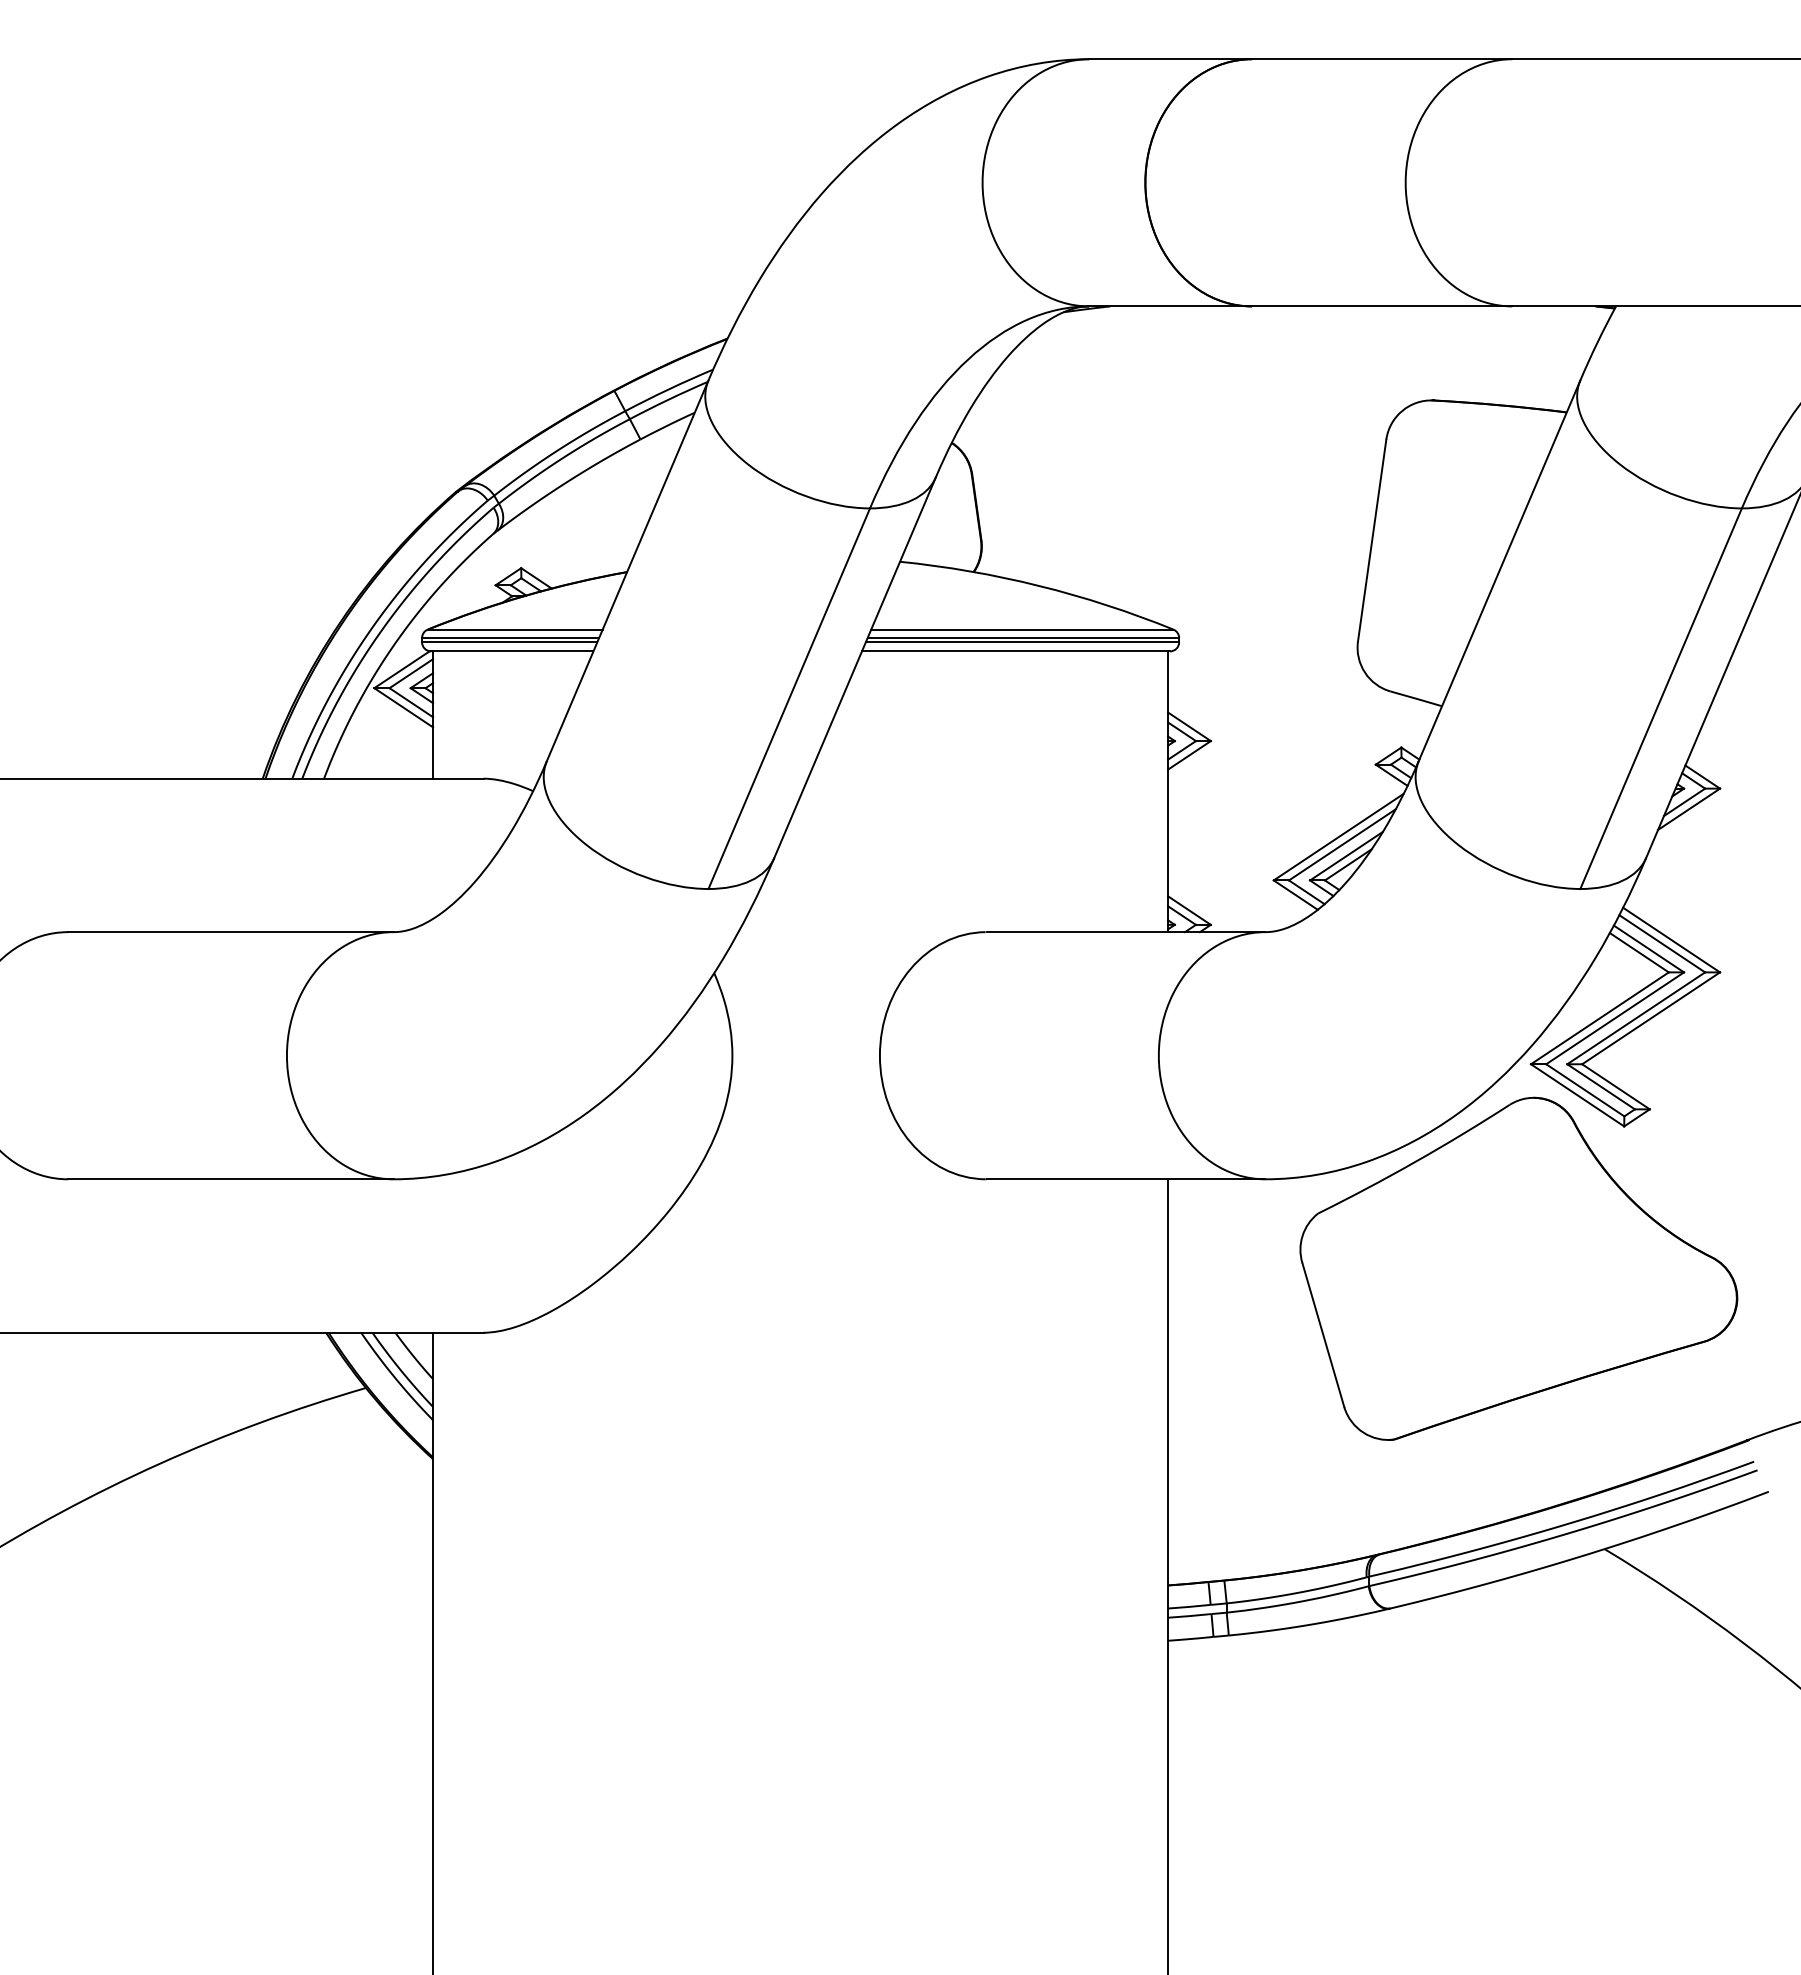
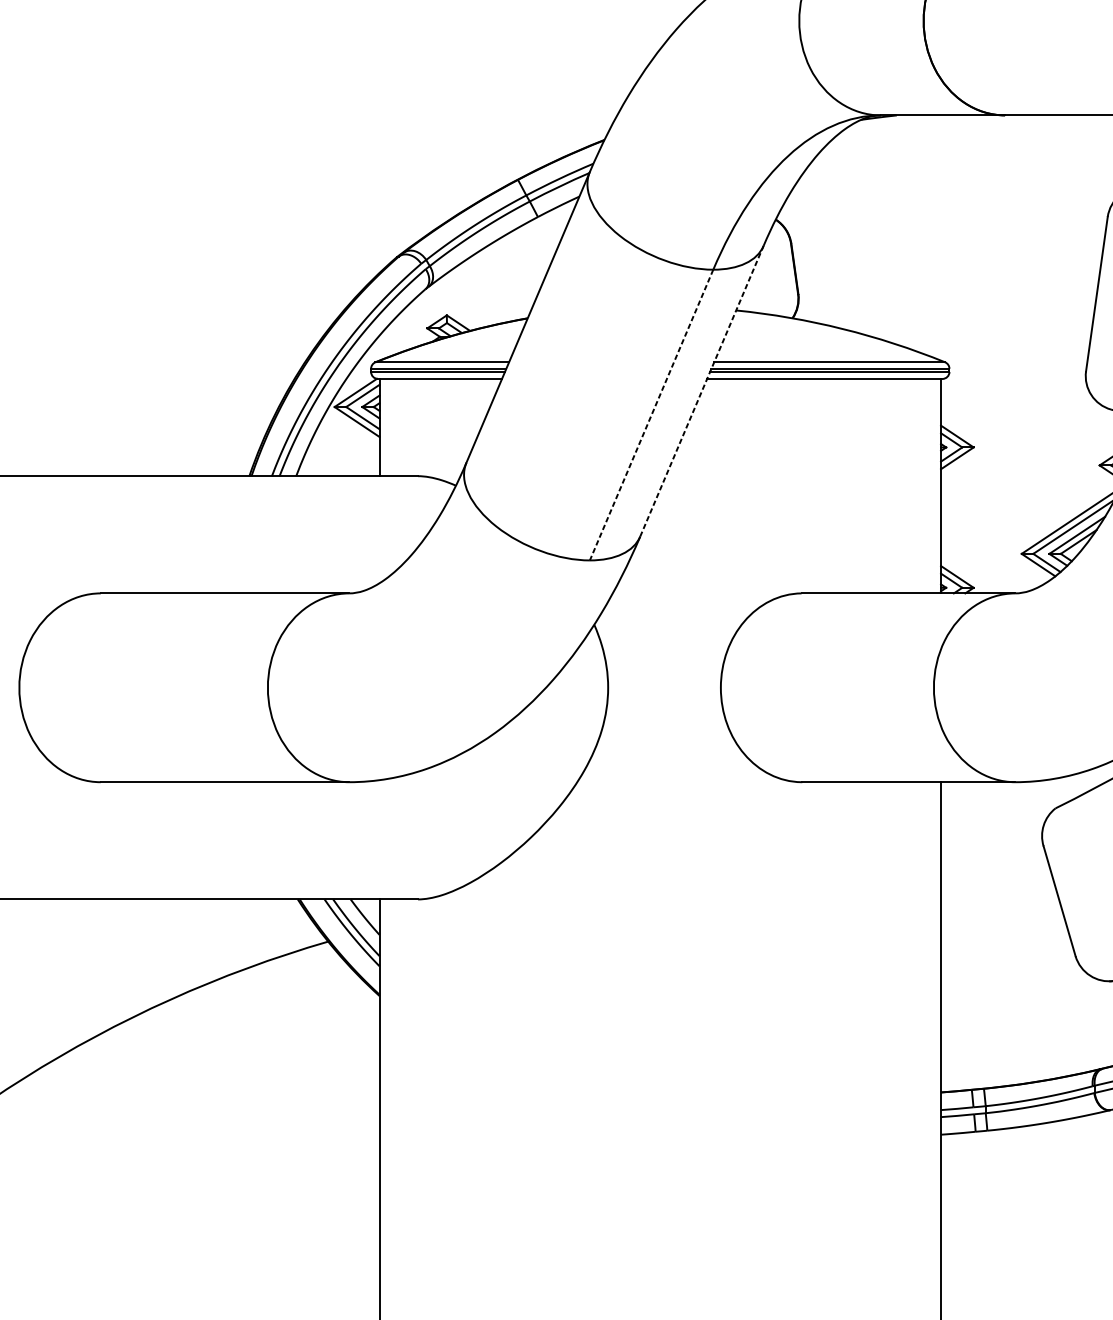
line: (855, 667) -> (702, 391), solid -> dashed
line: (789, 698) -> (651, 414), solid -> dashed

